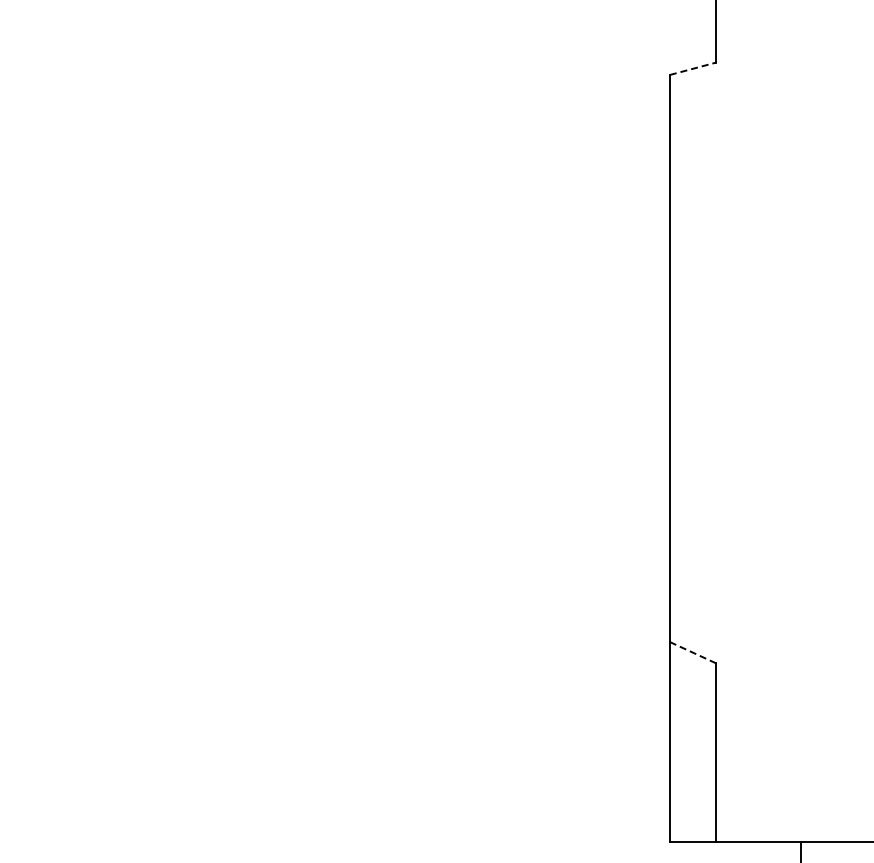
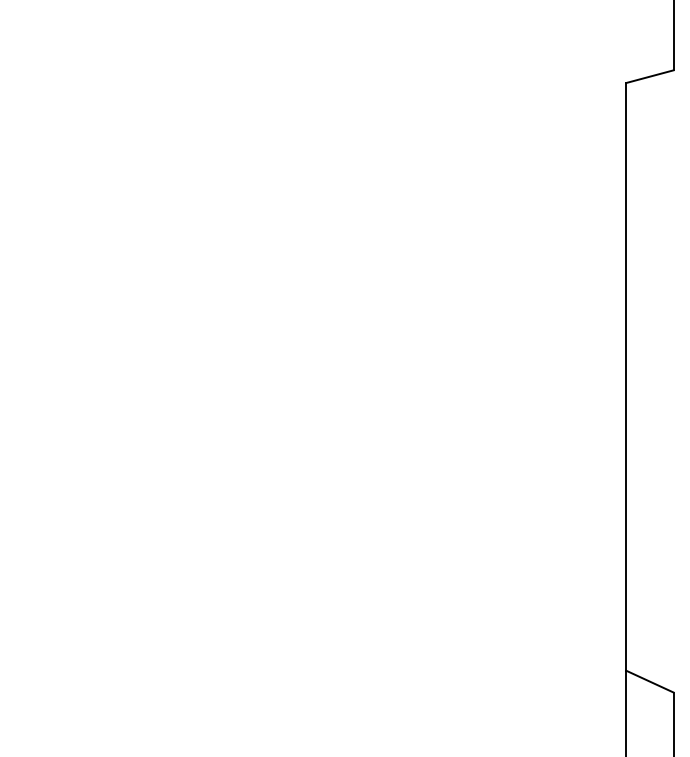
line: (692, 68) -> (649, 76), dashed -> solid
line: (693, 652) -> (650, 681), dashed -> solid

